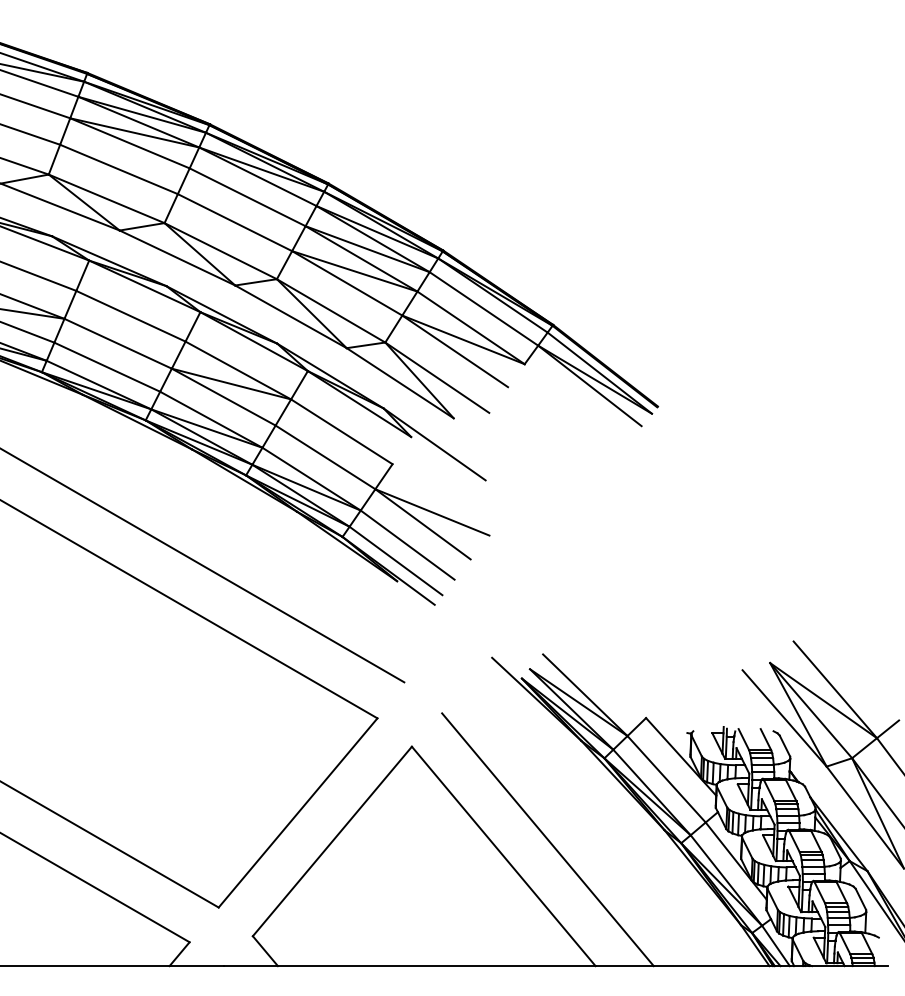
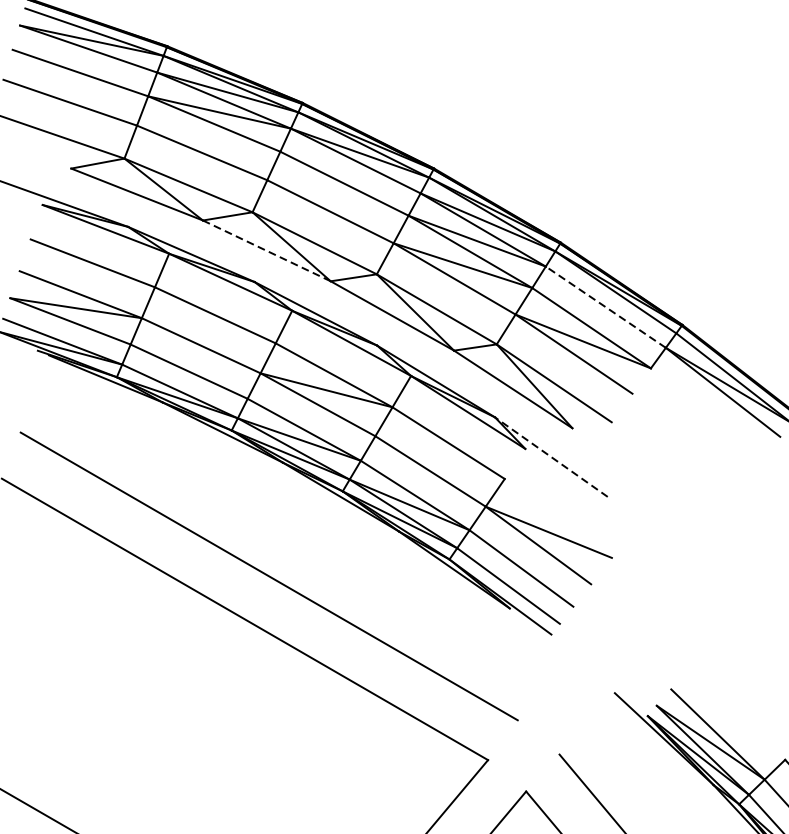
line: (177, 258) -> (266, 251), solid -> dashed
line: (483, 308) -> (605, 306), solid -> dashed
line: (434, 444) -> (551, 457), solid -> dashed

